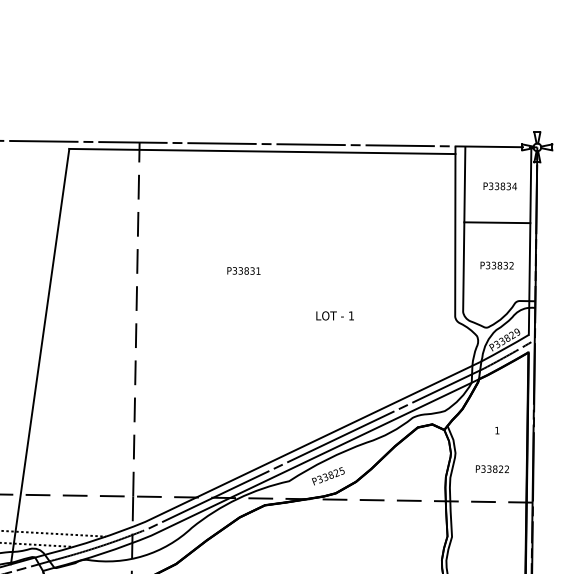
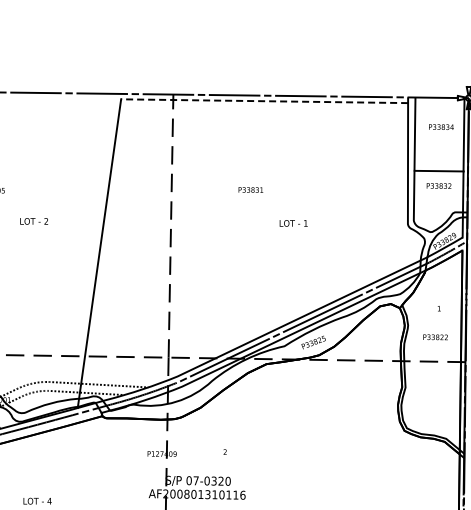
line: (262, 151) -> (264, 101), solid -> dashed
line: (496, 221) -> (438, 170), moved
text: (334, 316) -> (293, 223), moved

